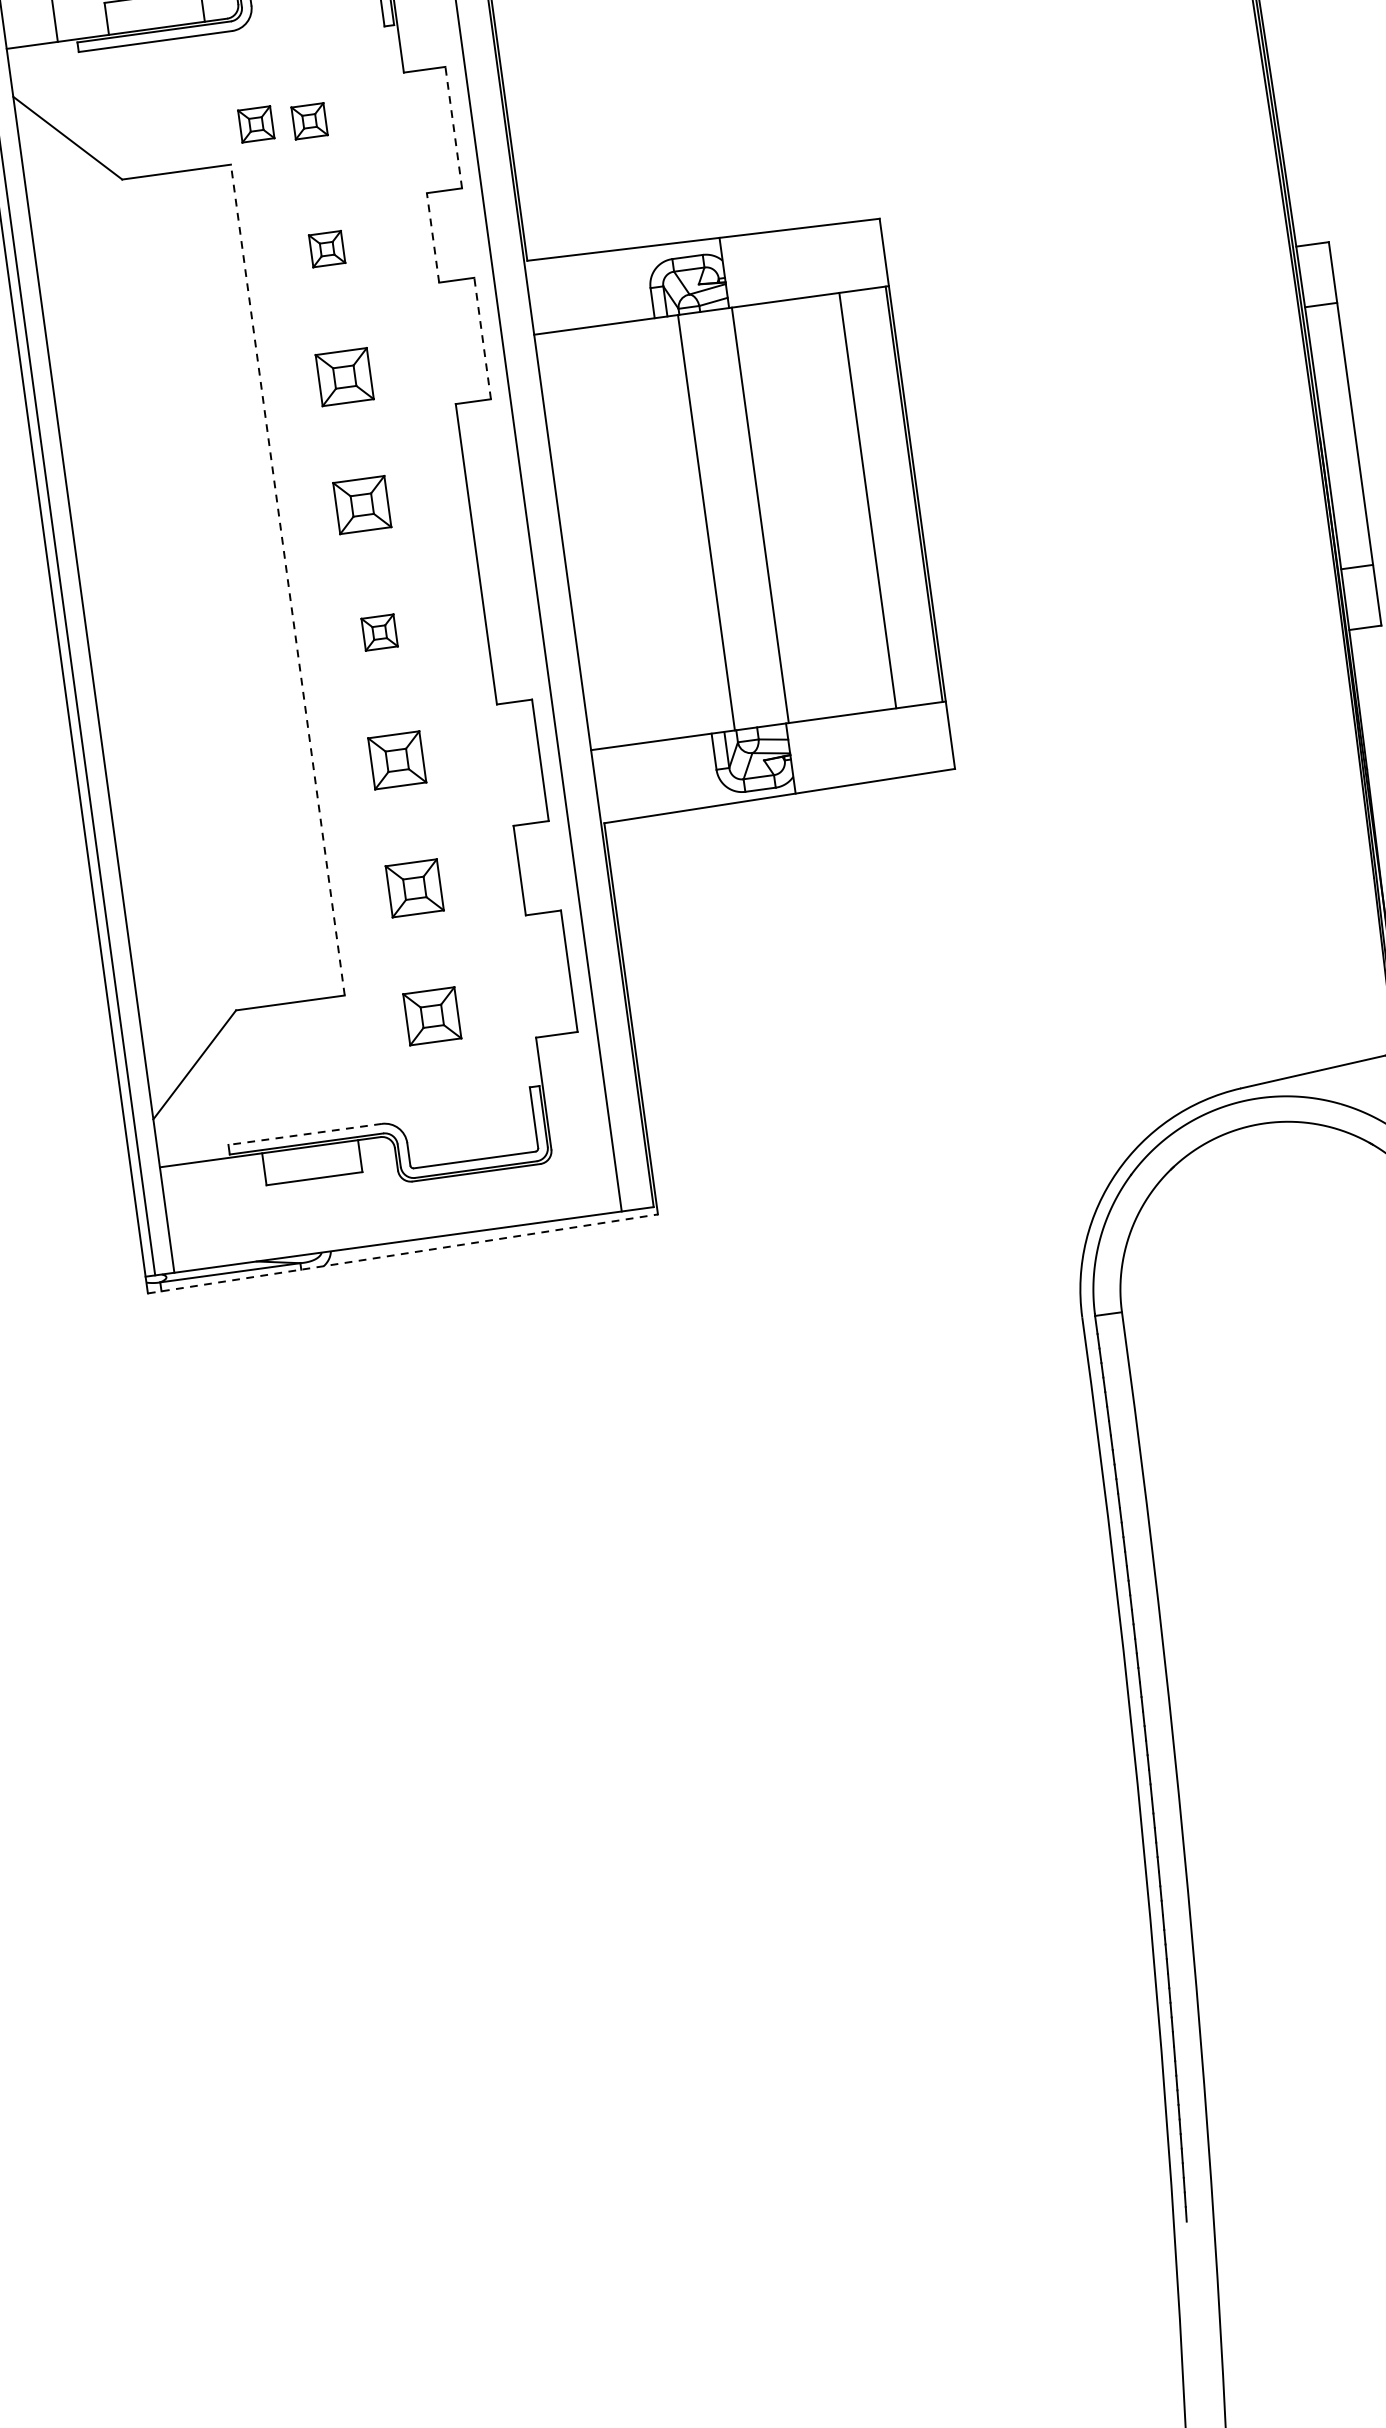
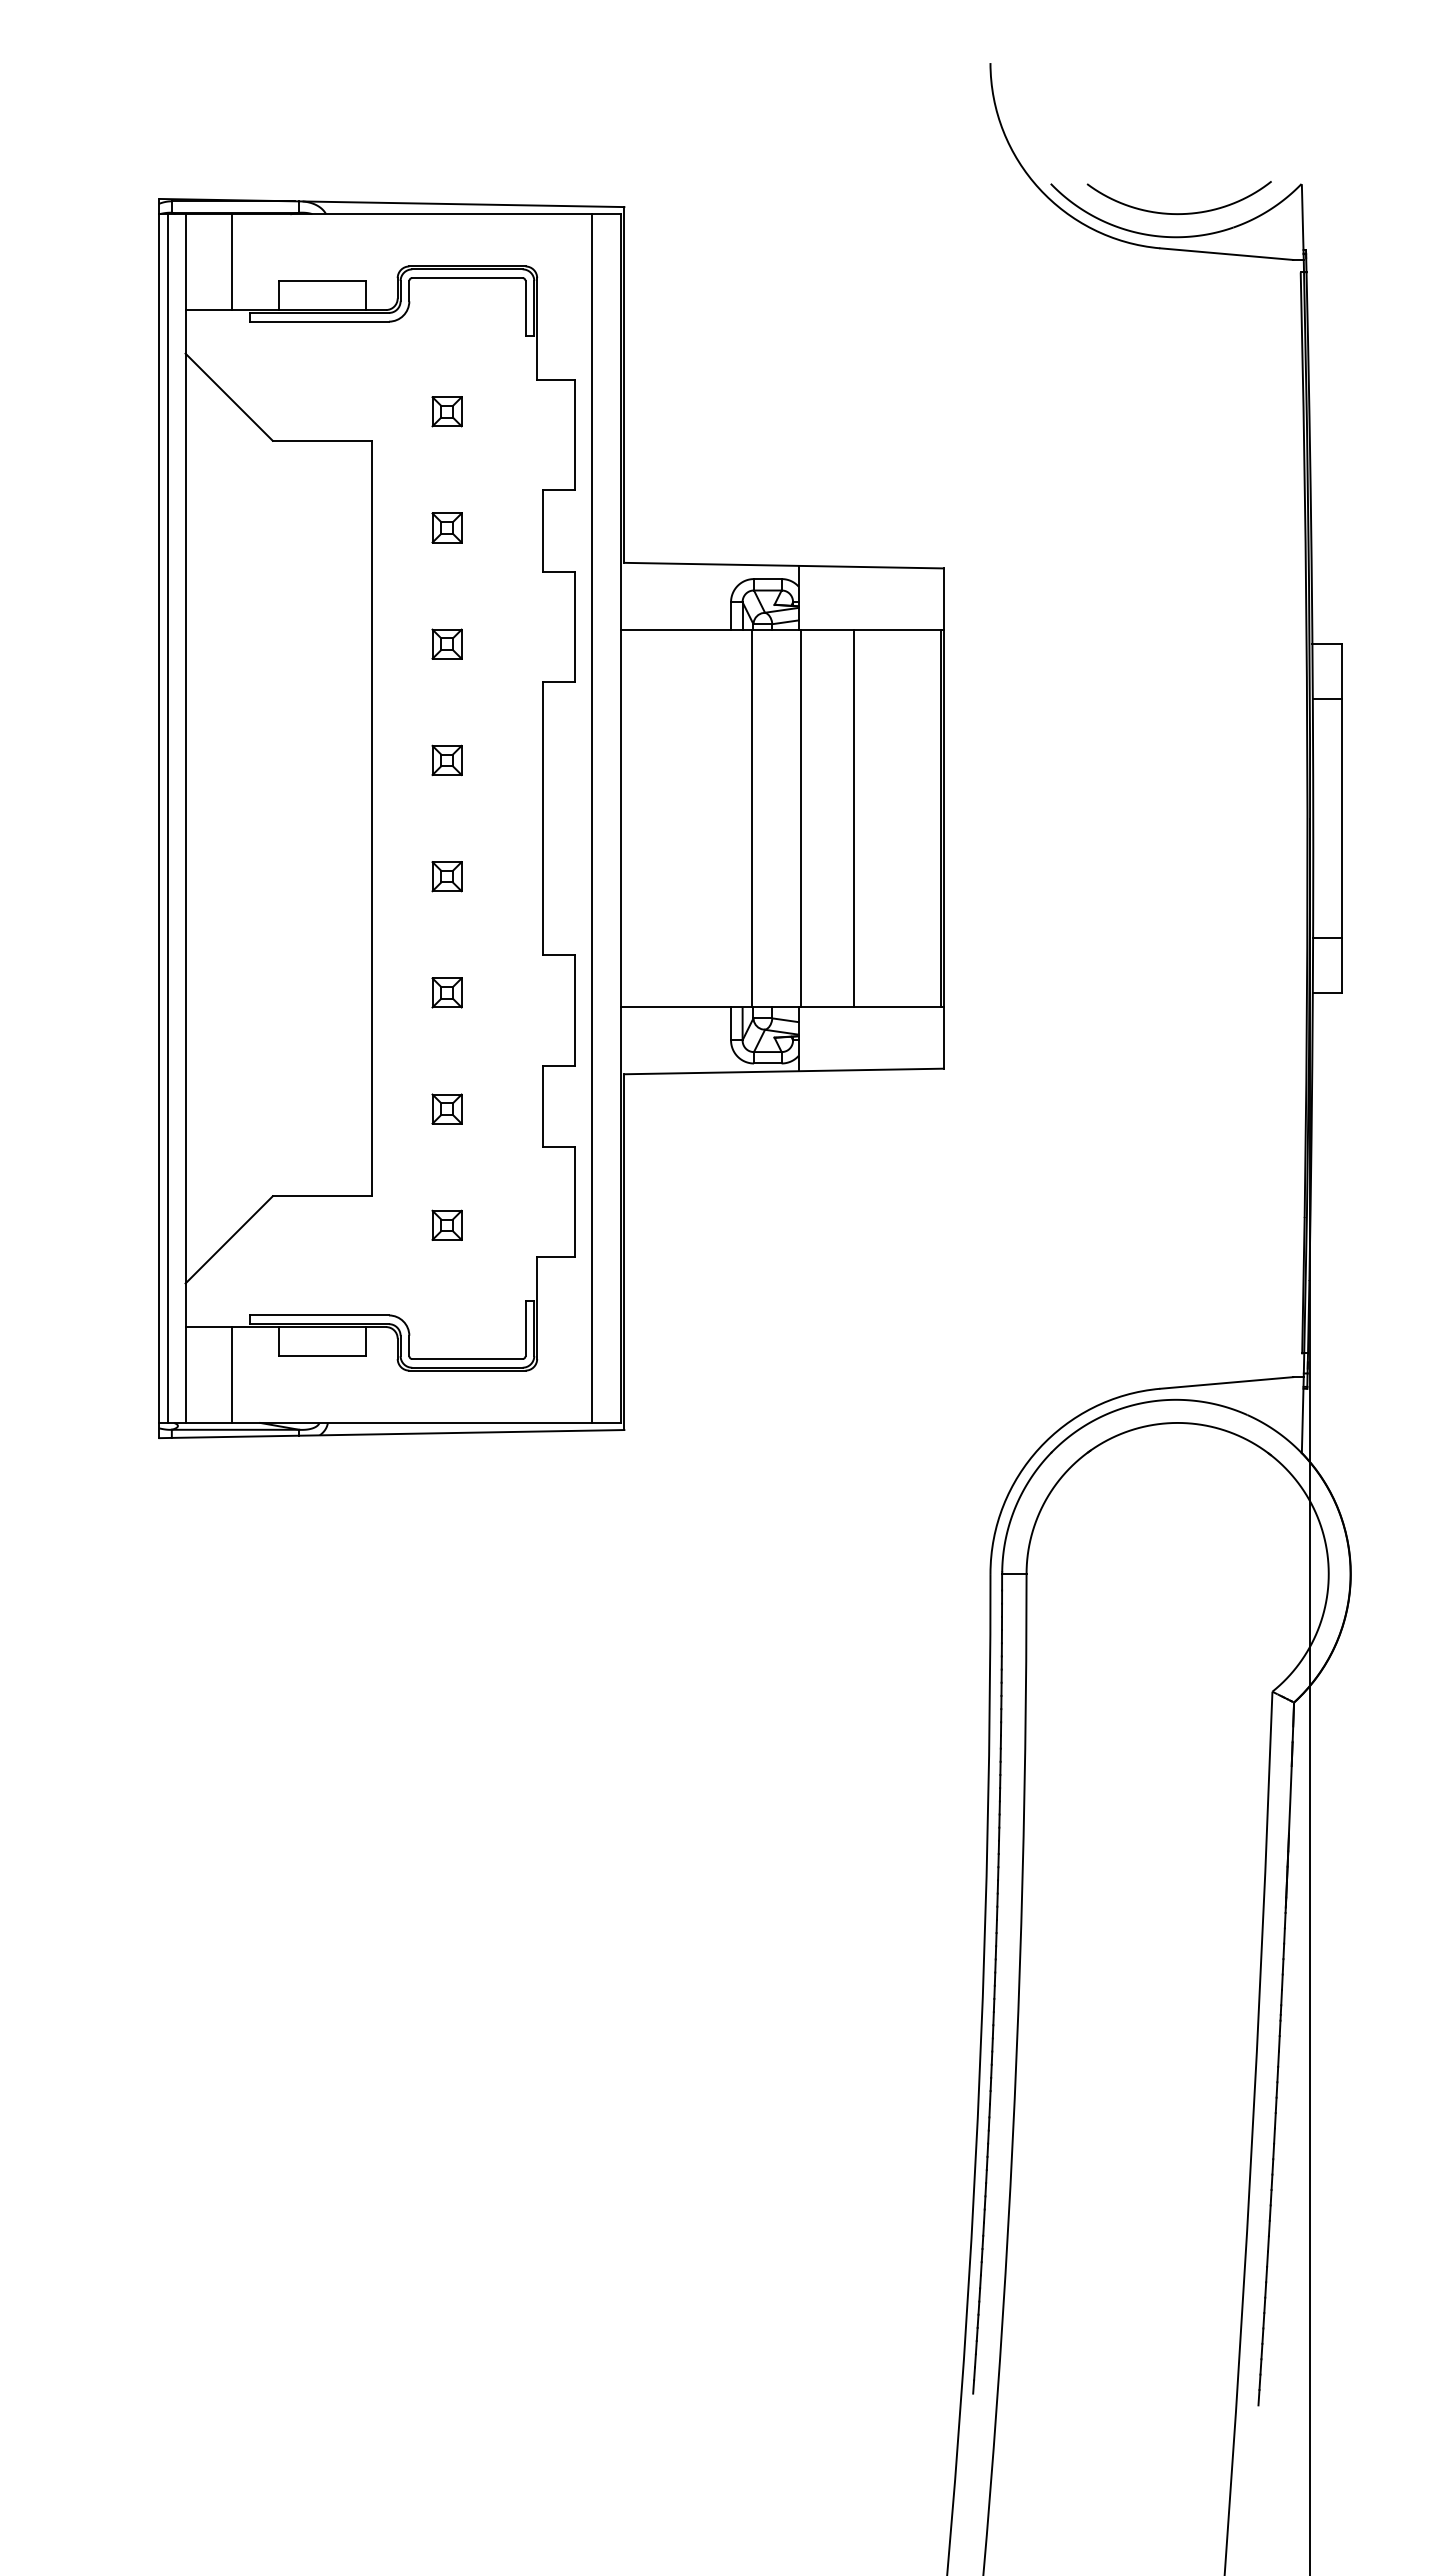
part: (255, 123) -> (398, 407), removed
line: (453, 127) -> (574, 434), dashed -> solid
line: (433, 237) -> (543, 530), dashed -> solid
line: (482, 338) -> (574, 626), dashed -> solid
part: (343, 376) -> (446, 643), size x0.62
line: (867, 500) -> (853, 818), moved
part: (361, 503) -> (446, 759), size x0.62
line: (287, 580) -> (371, 818), dashed -> solid
part: (396, 760) -> (446, 992), size x0.62
part: (413, 887) -> (446, 1108), size x0.62
part: (431, 1015) -> (446, 1224), size x0.62
line: (305, 1134) -> (319, 1315), dashed -> solid
line: (218, 1212) -> (232, 1374), added
line: (403, 1254) -> (392, 1434), dashed -> solid

